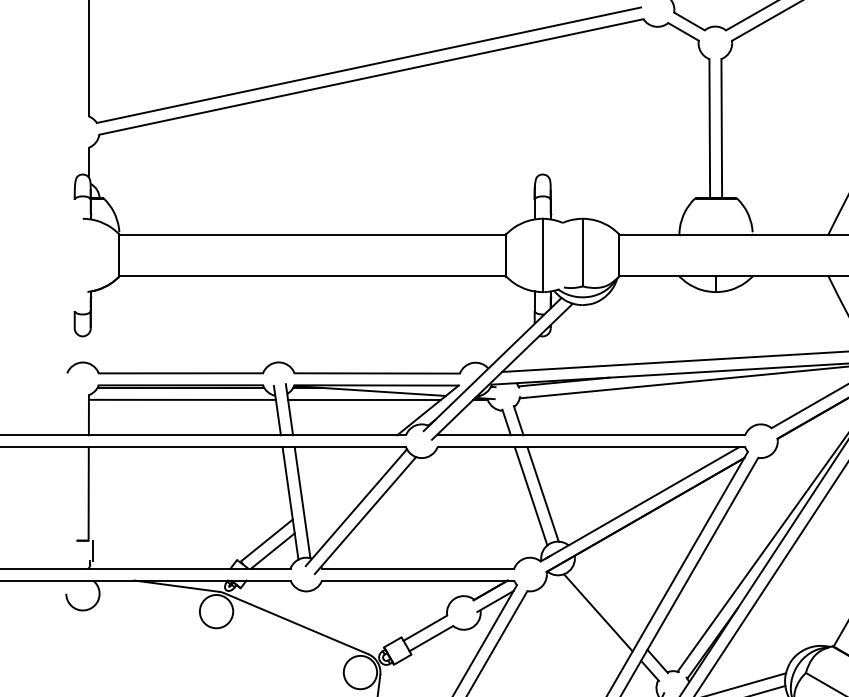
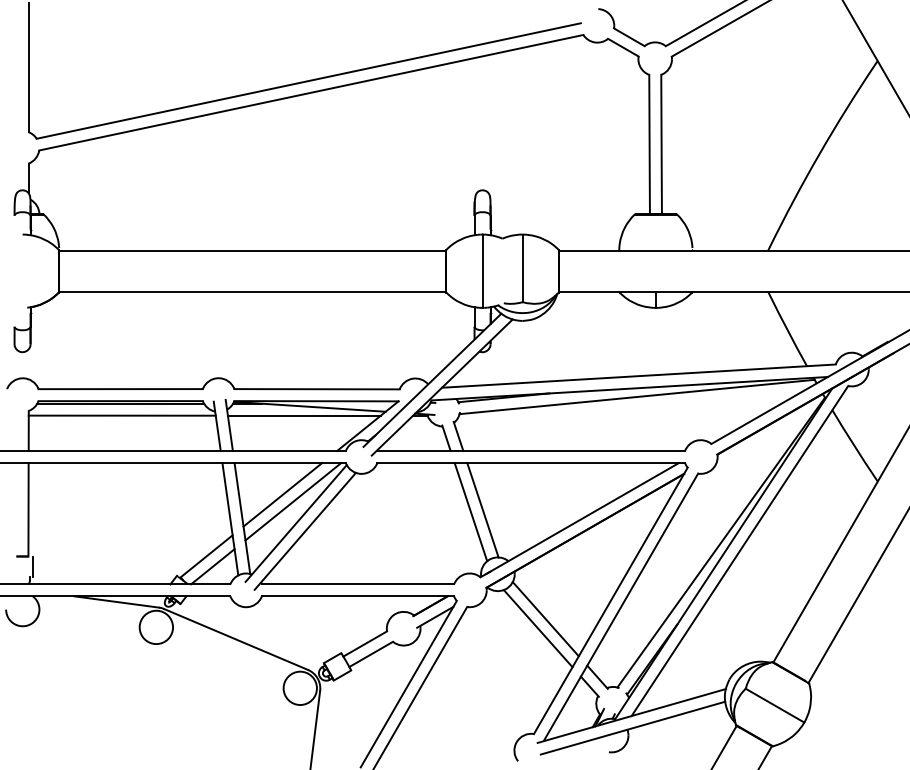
line: (342, 478) -> (282, 494), added
line: (353, 485) -> (293, 501), added
line: (605, 603) -> (545, 619), added

